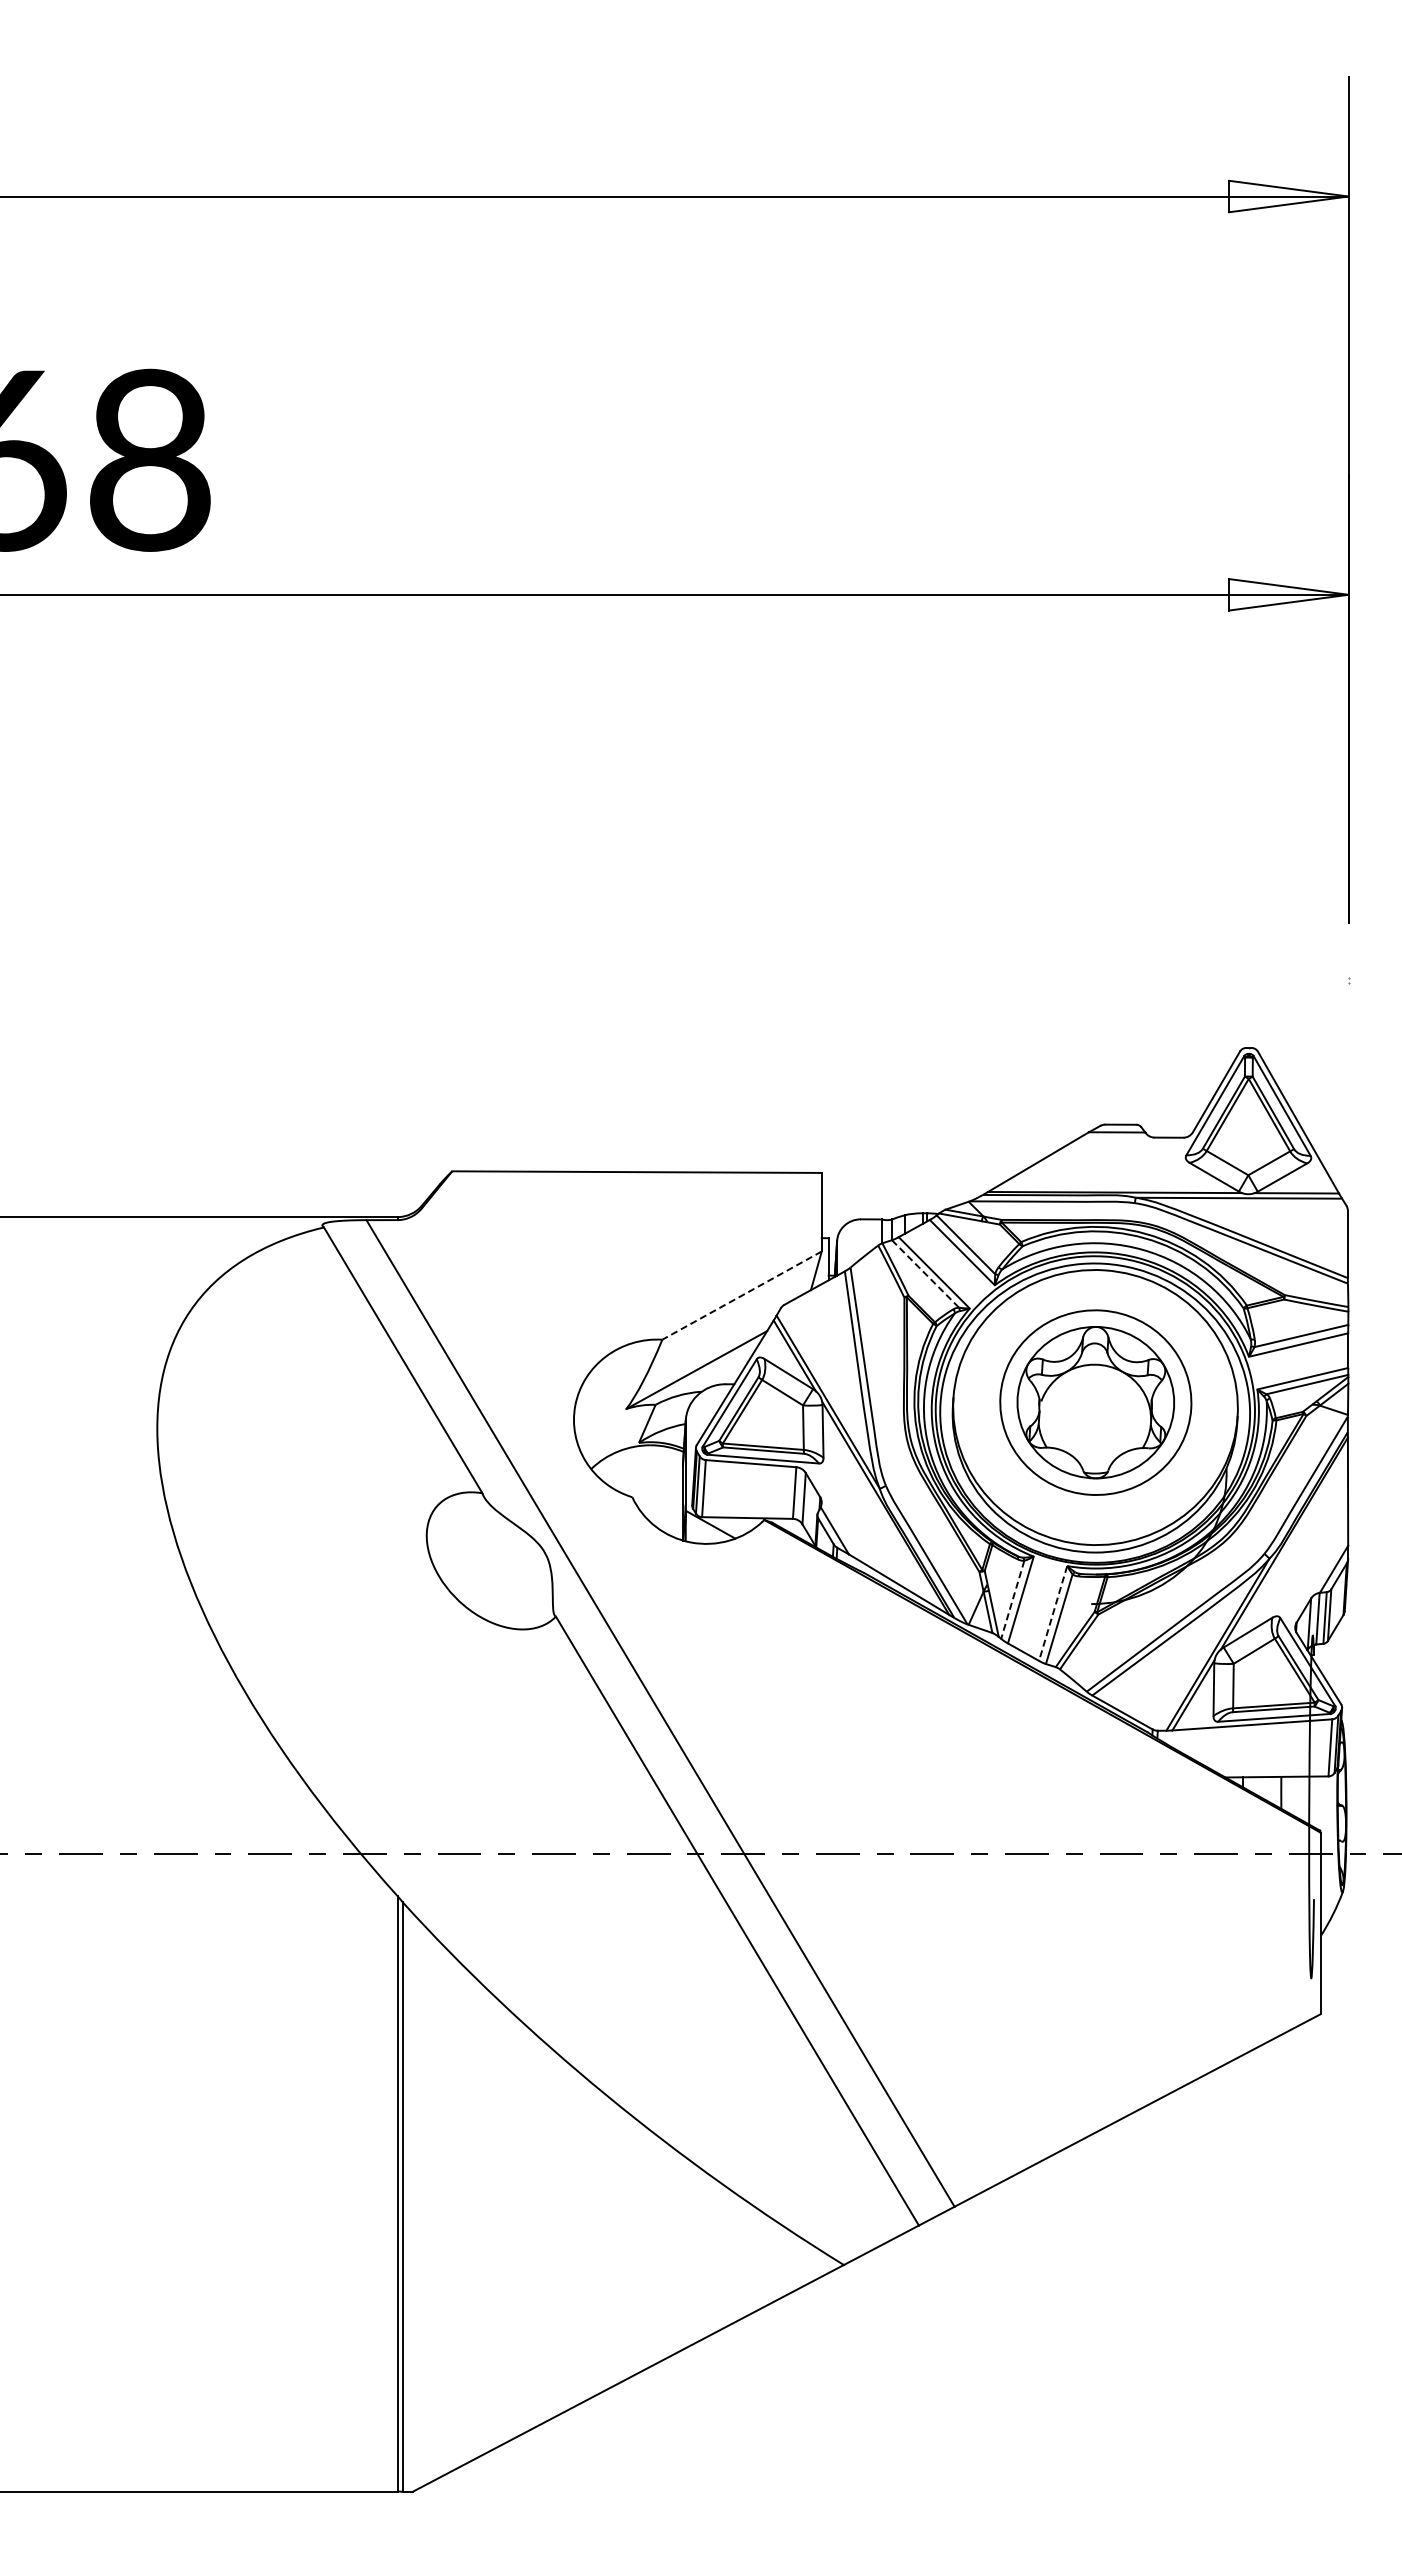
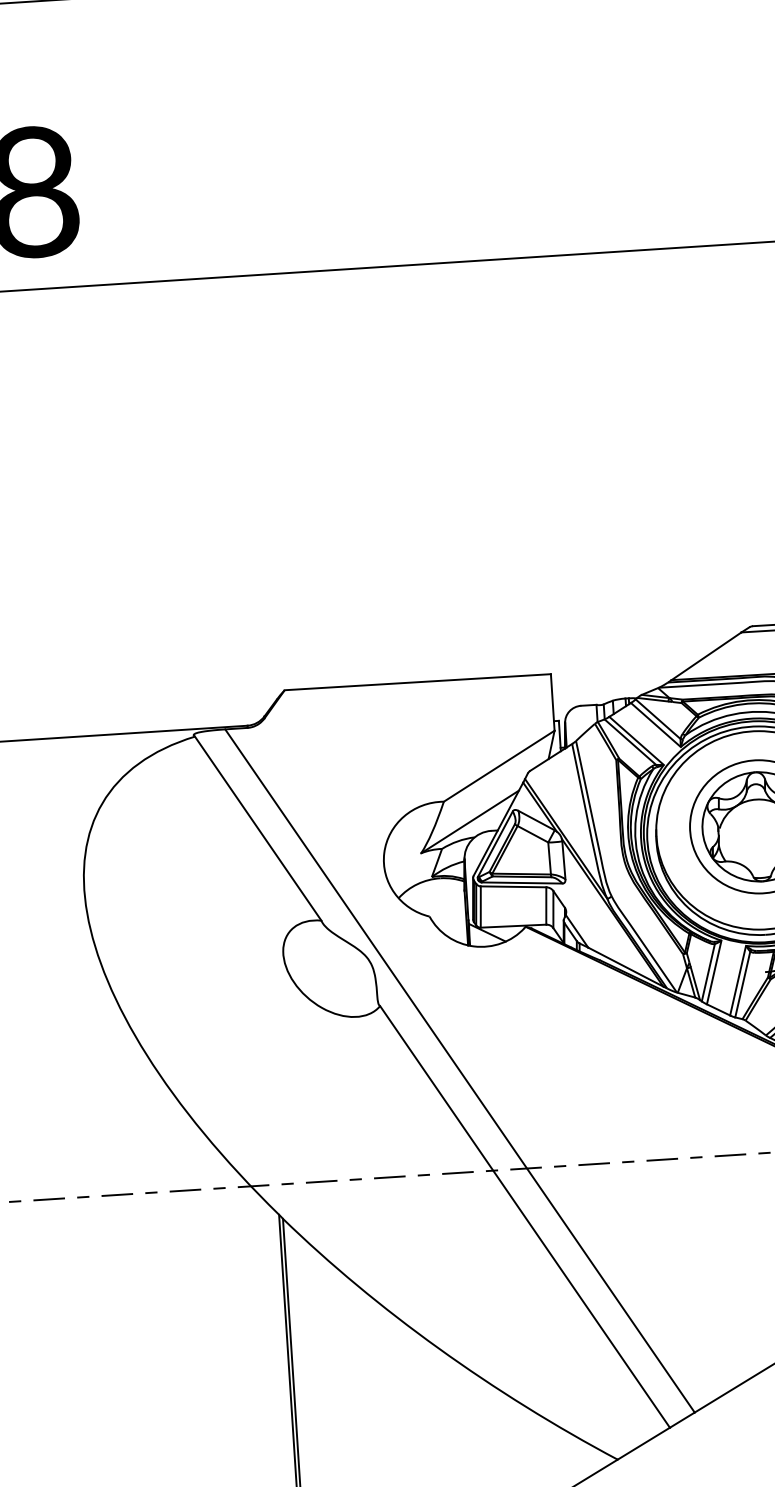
line: (925, 1274) -> (630, 742), dashed -> solid
line: (741, 1295) -> (498, 766), dashed -> solid
line: (1012, 1599) -> (708, 972), dashed -> solid
line: (1053, 1613) -> (738, 980), dashed -> solid

